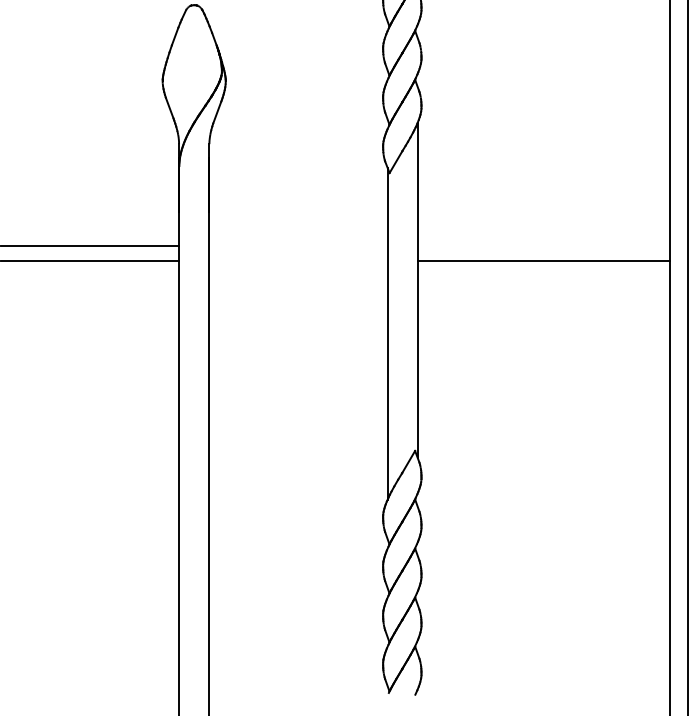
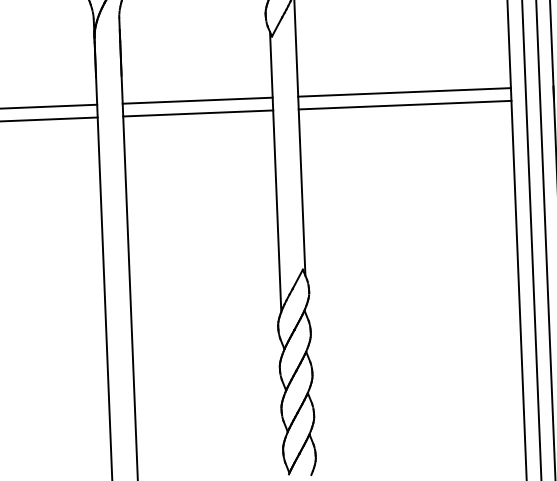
line: (298, 245) -> (197, 100), added
line: (543, 245) -> (404, 92), added
line: (298, 260) -> (198, 113), added

